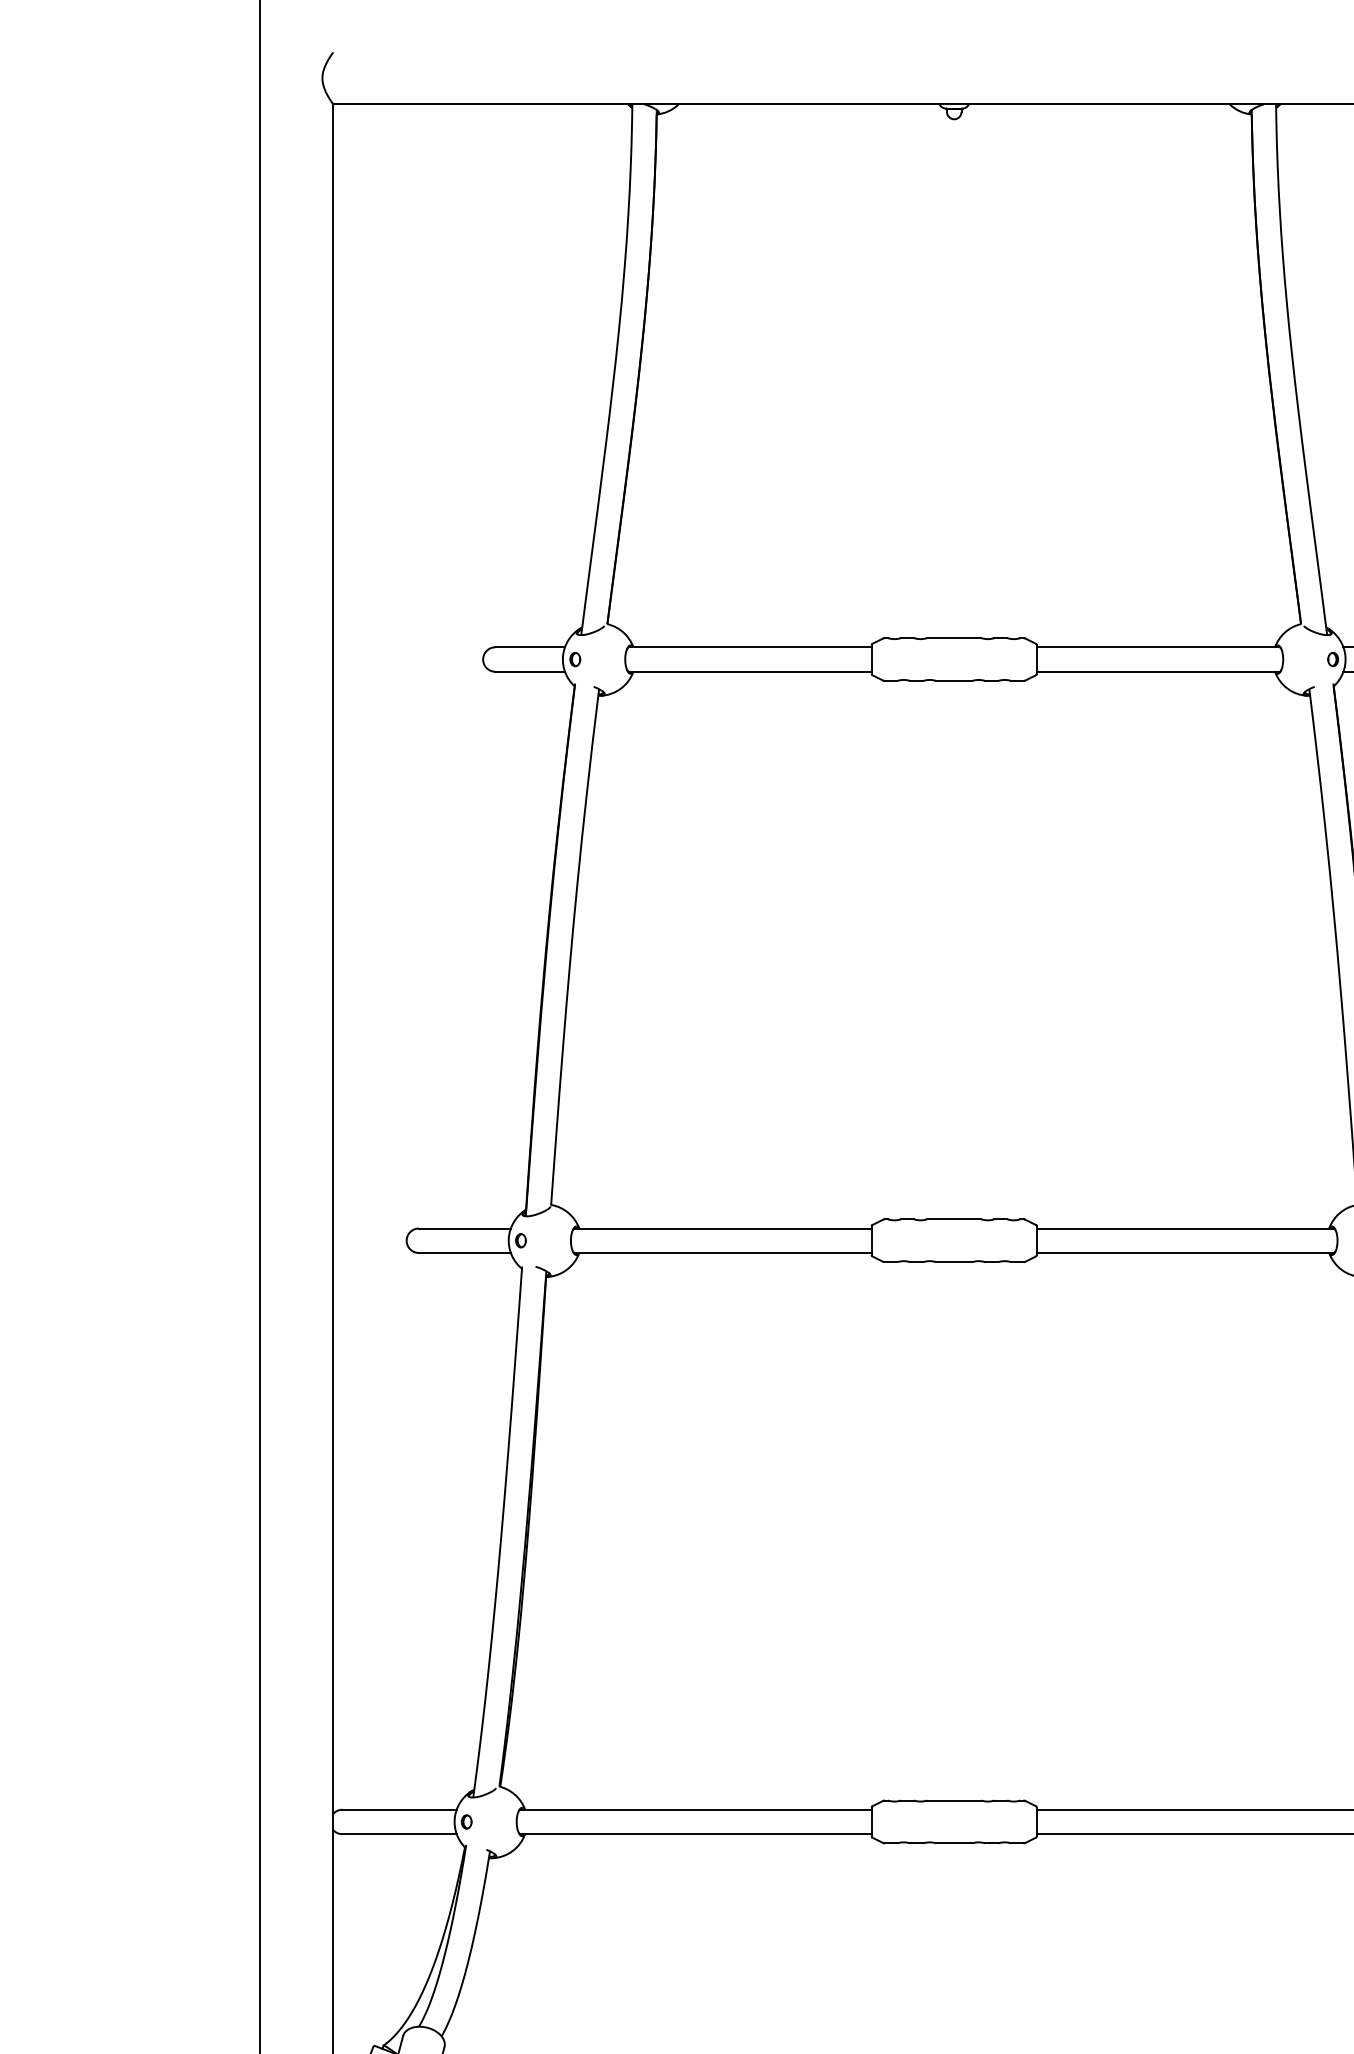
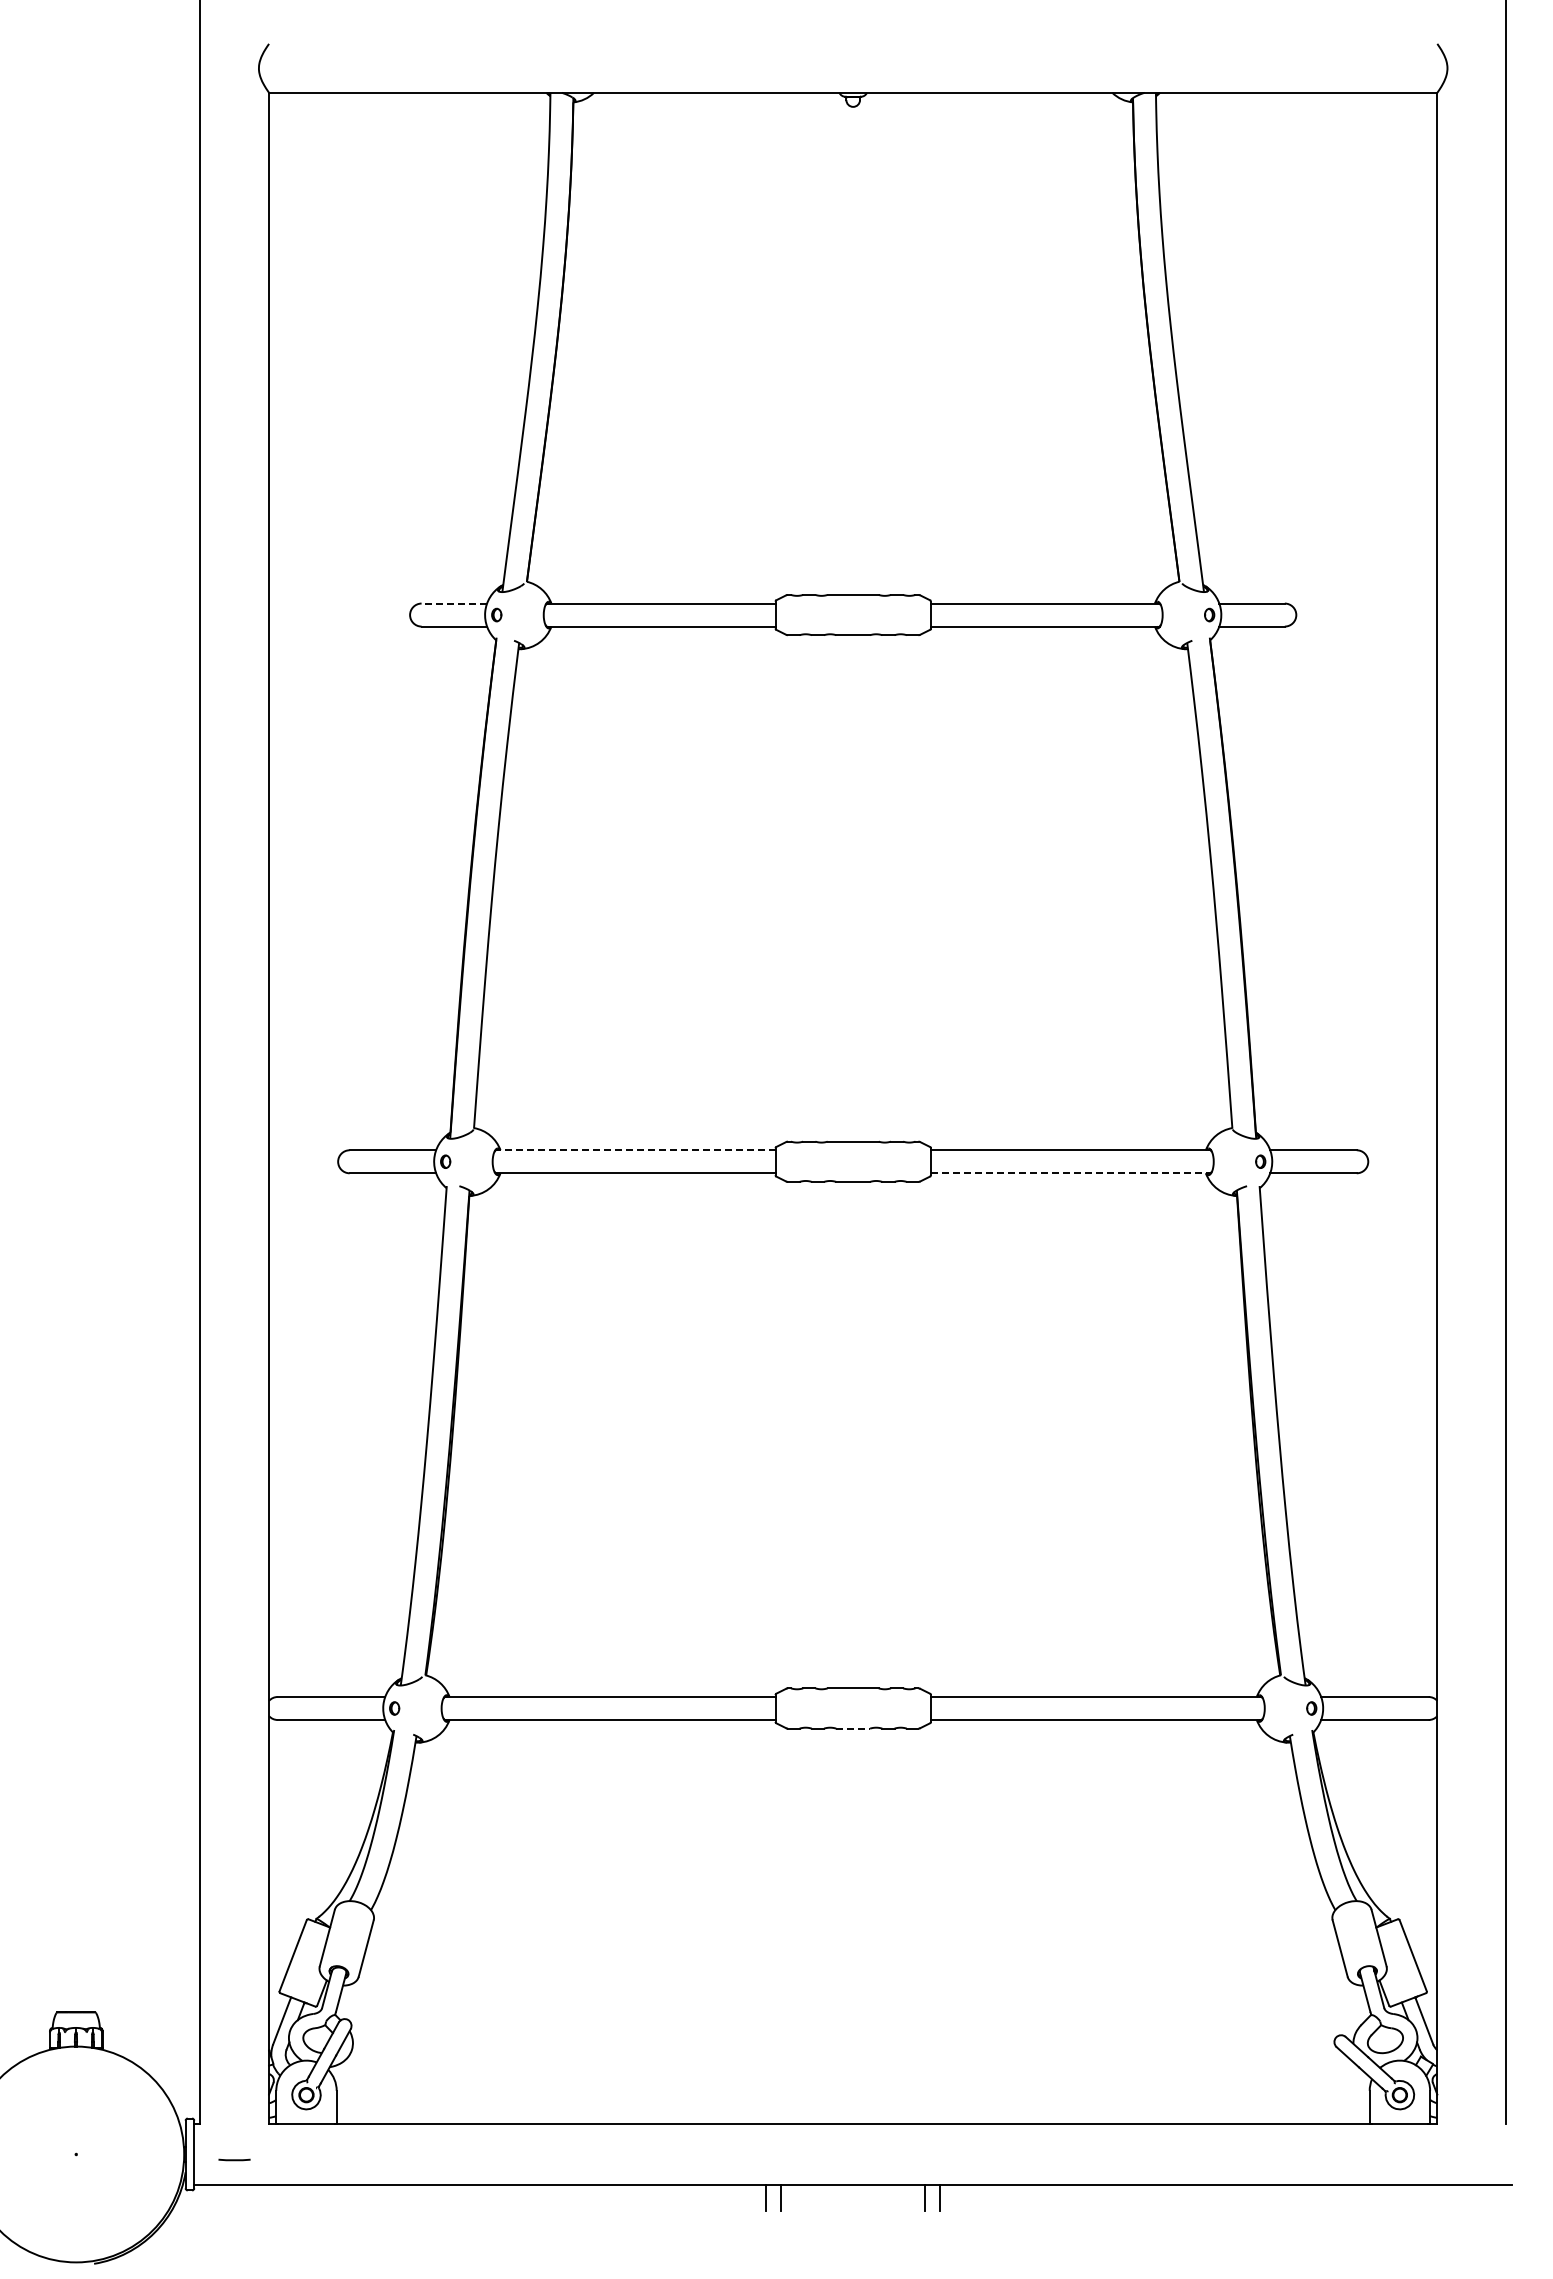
line: (530, 647) -> (454, 603), solid -> dashed
line: (722, 1228) -> (635, 1150), solid -> dashed
line: (1185, 1253) -> (1070, 1173), solid -> dashed
line: (954, 1843) -> (853, 1728), solid -> dashed

